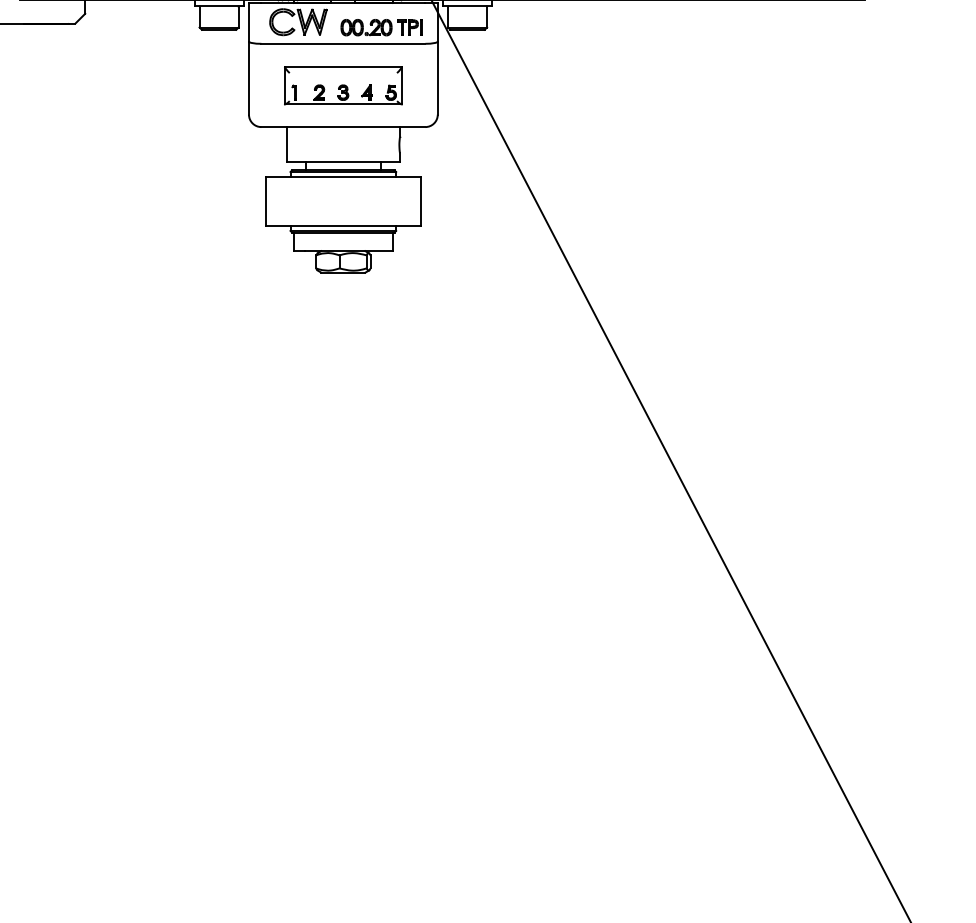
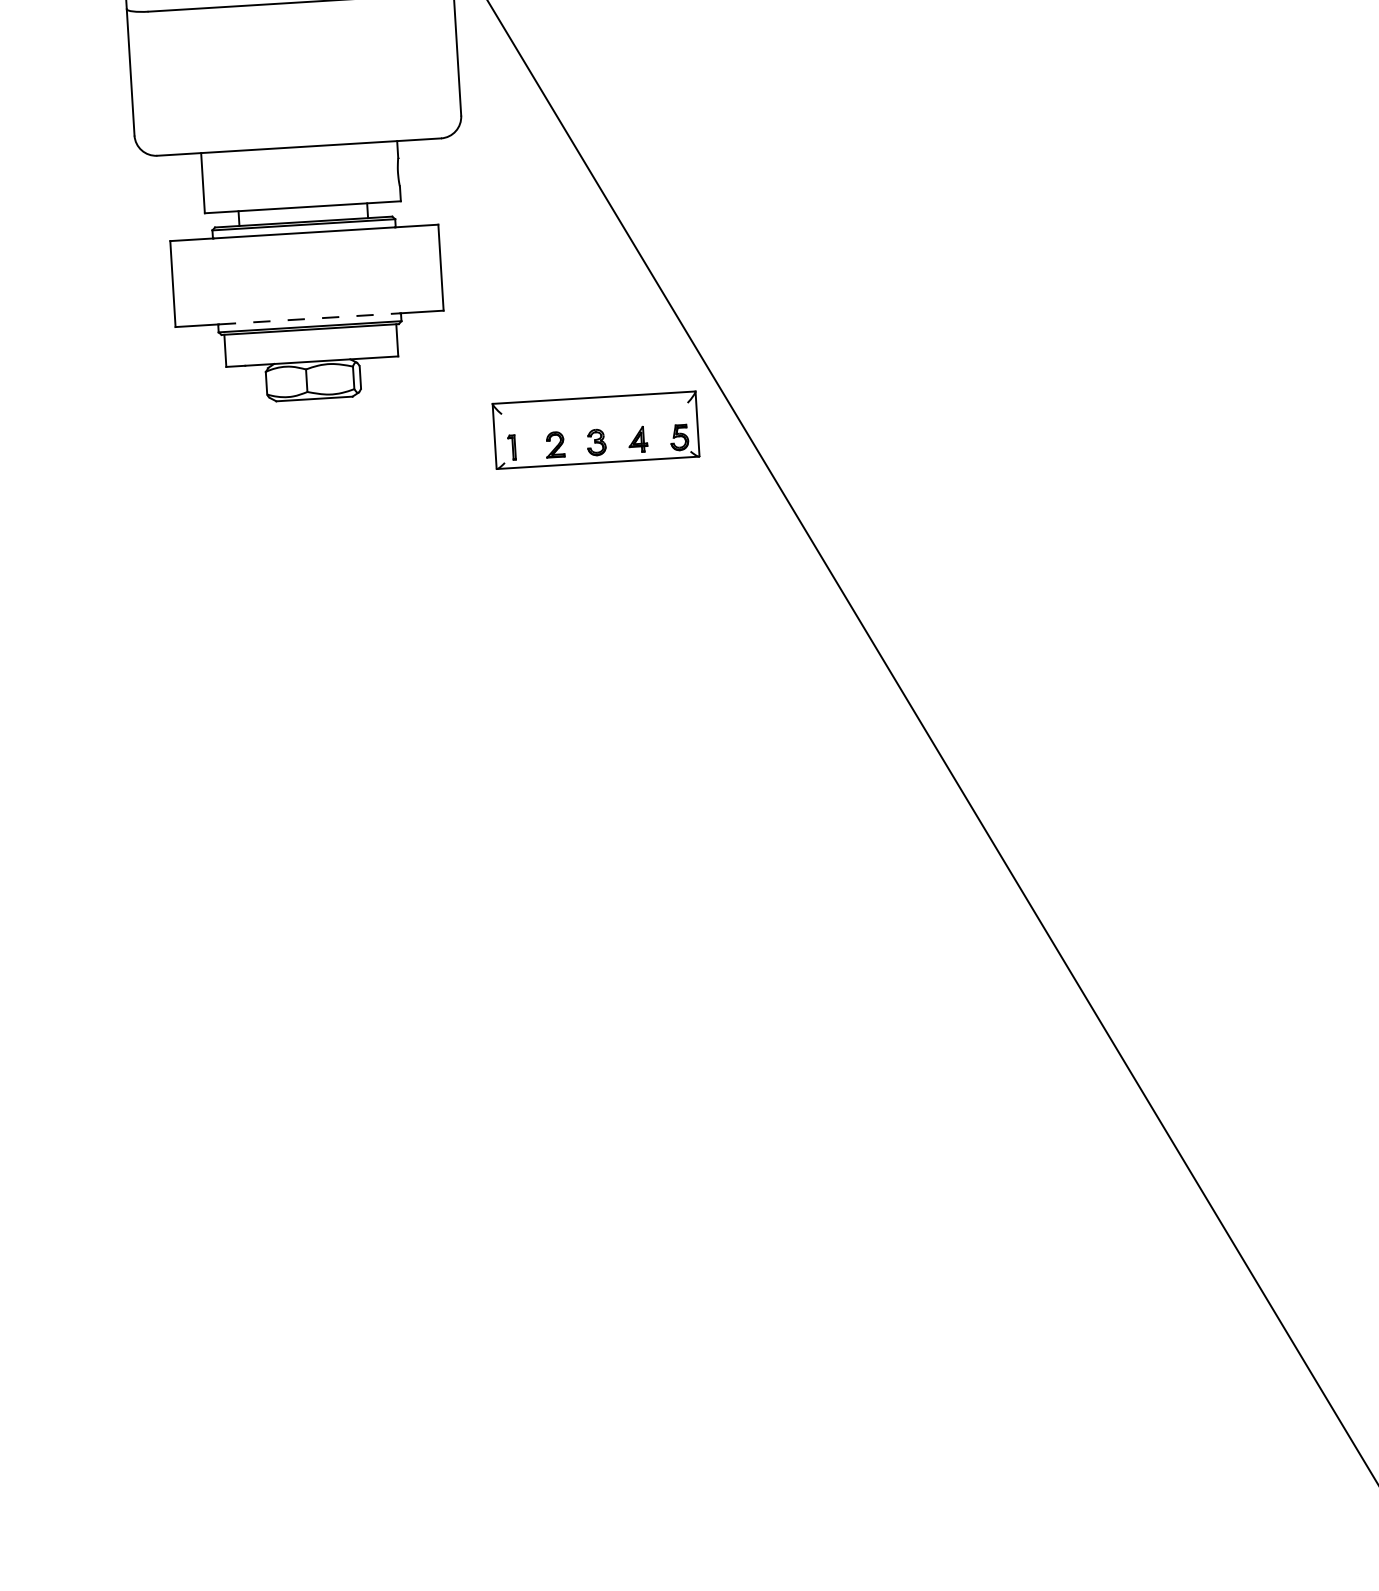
part: (343, 85) -> (596, 430), moved
line: (343, 226) -> (309, 319), solid -> dashed

